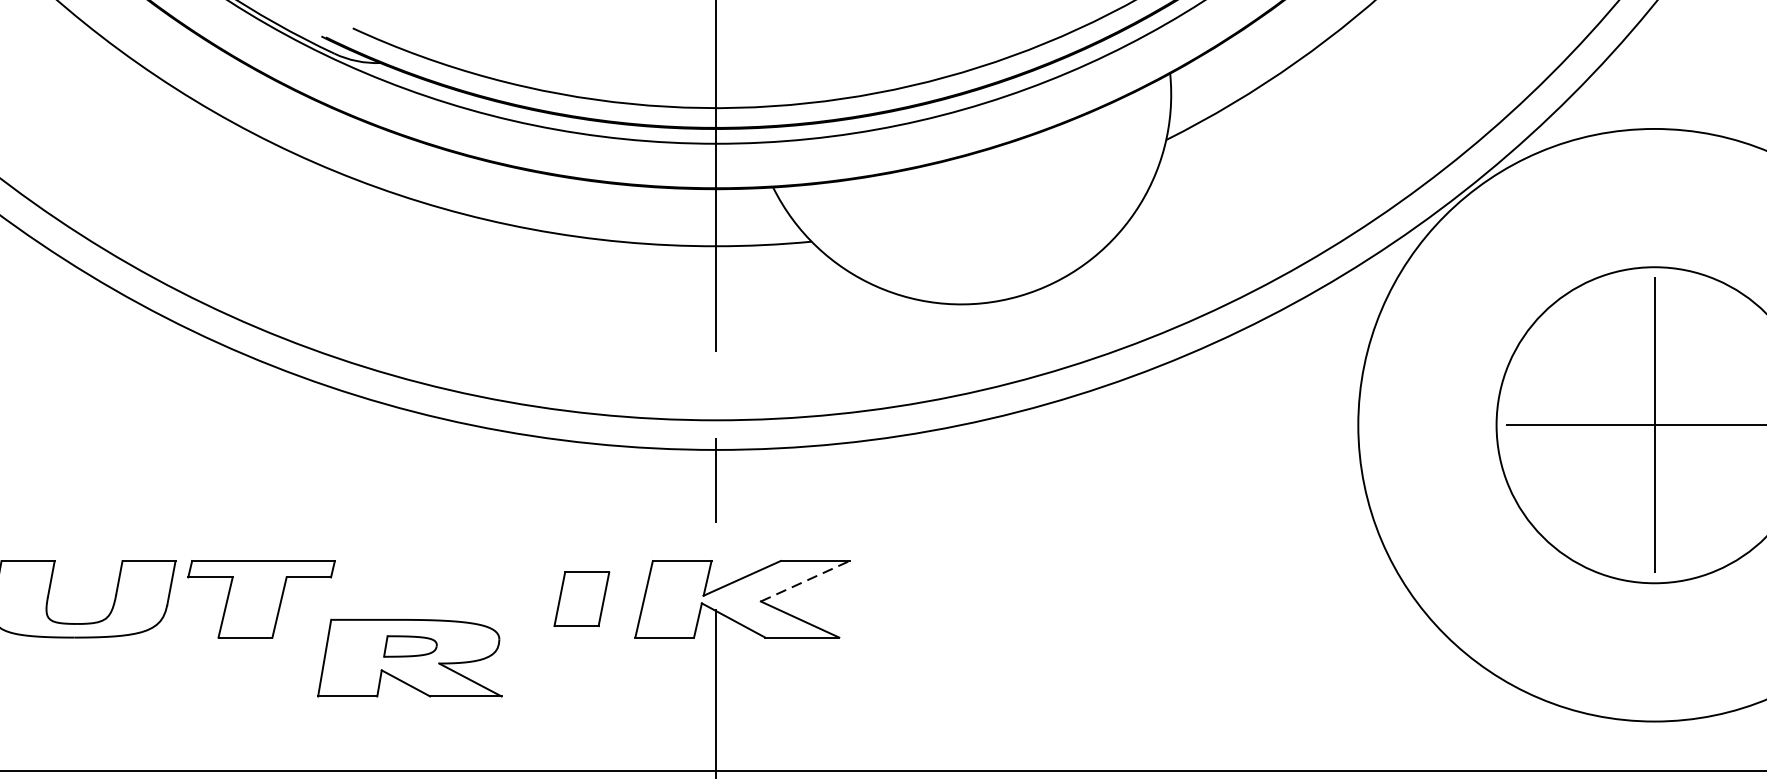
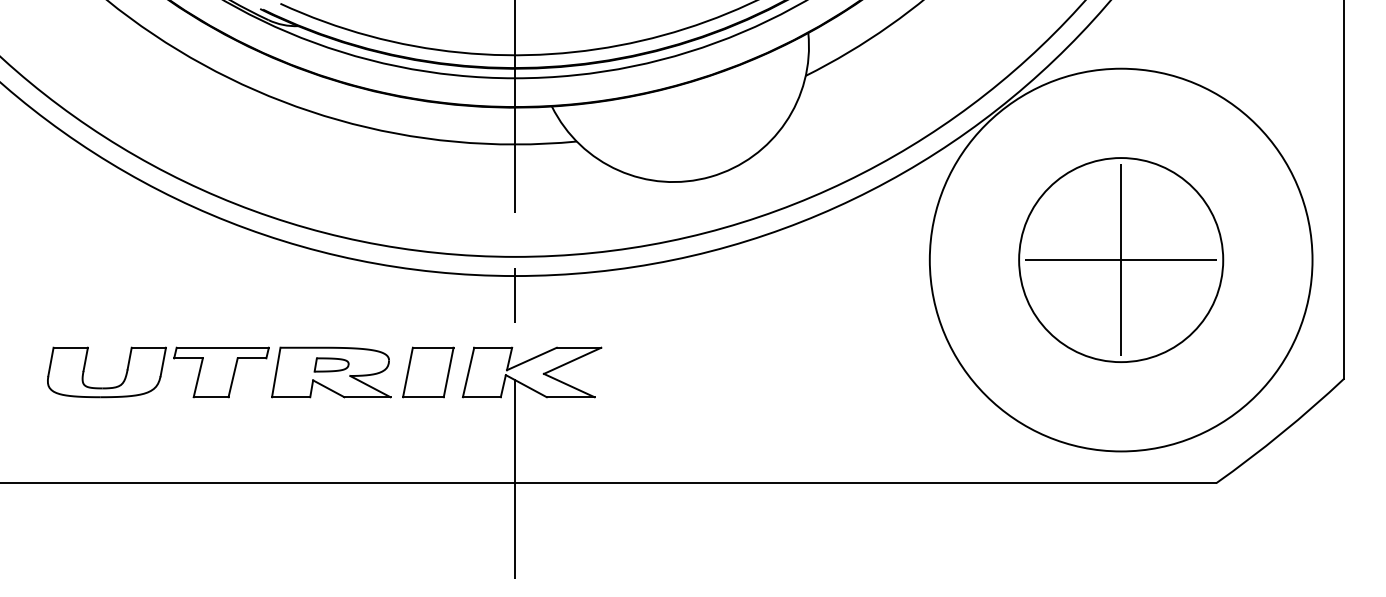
line: (805, 580) -> (572, 360), dashed -> solid
part: (582, 599) -> (428, 372), size x1.43
part: (410, 658) -> (331, 372), moved

